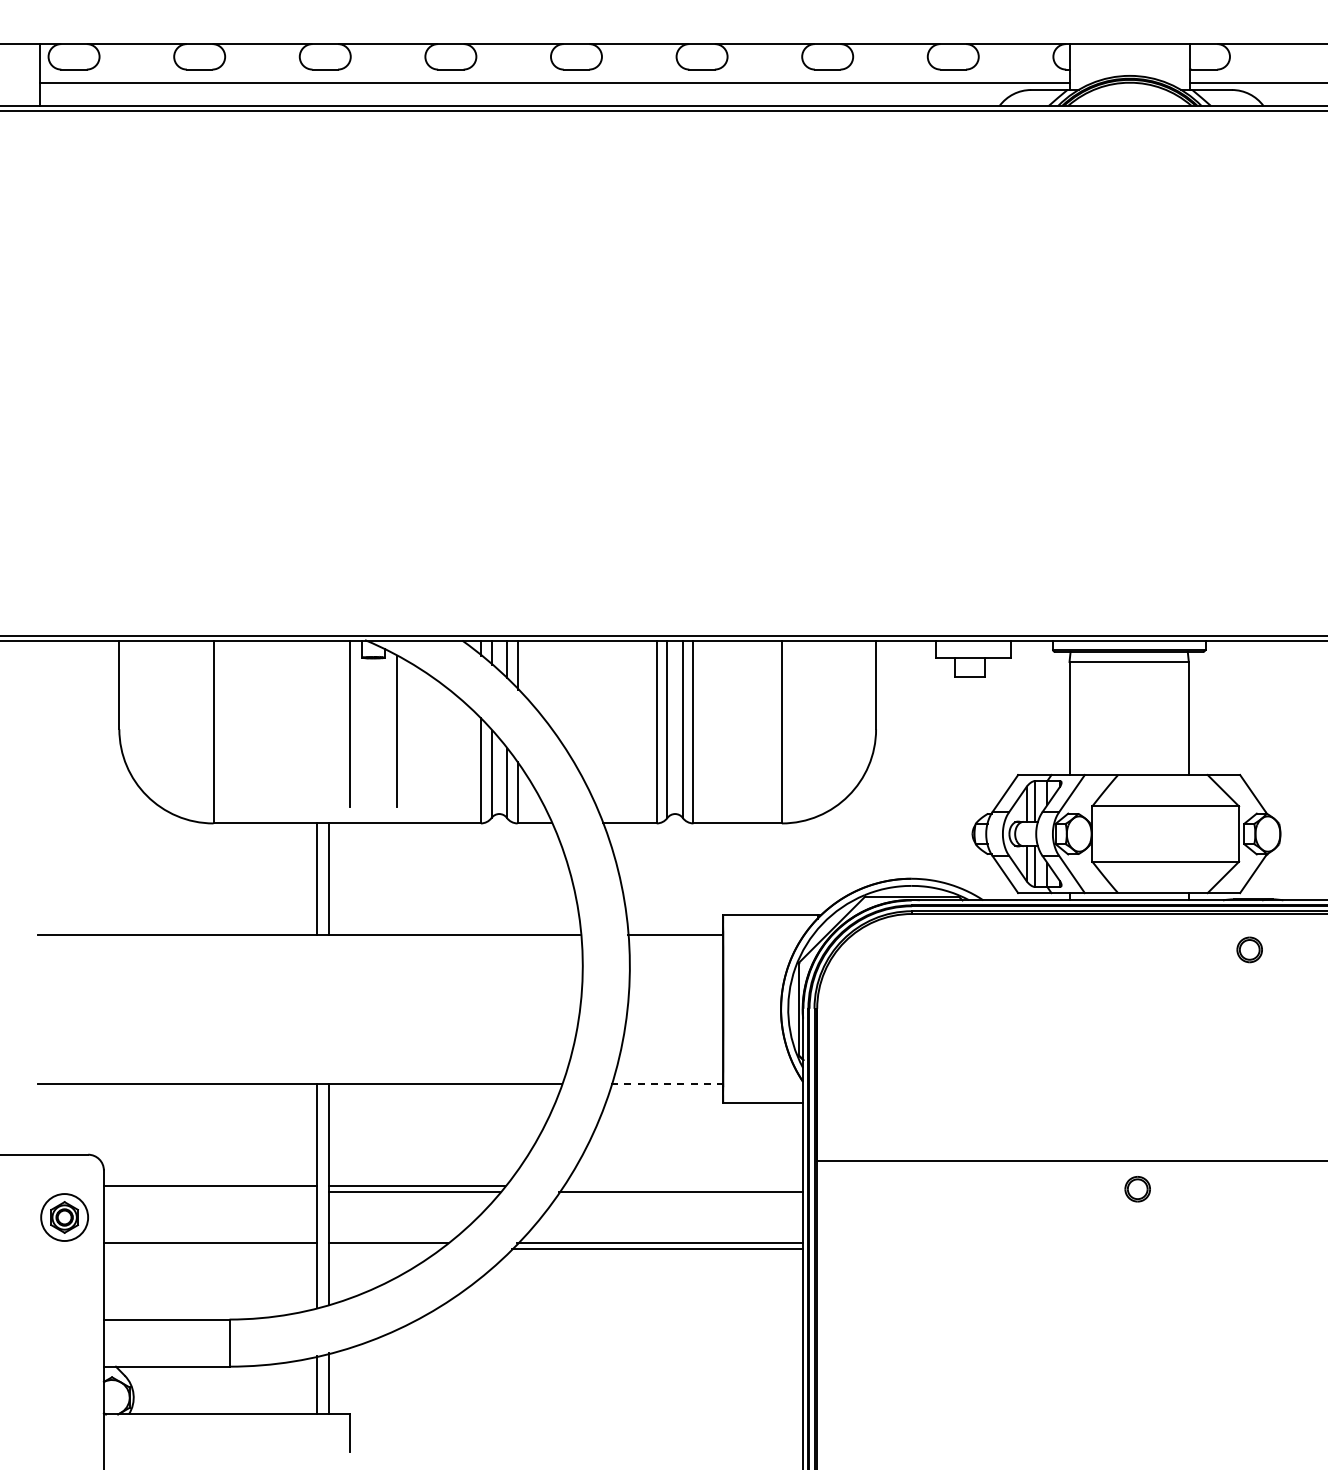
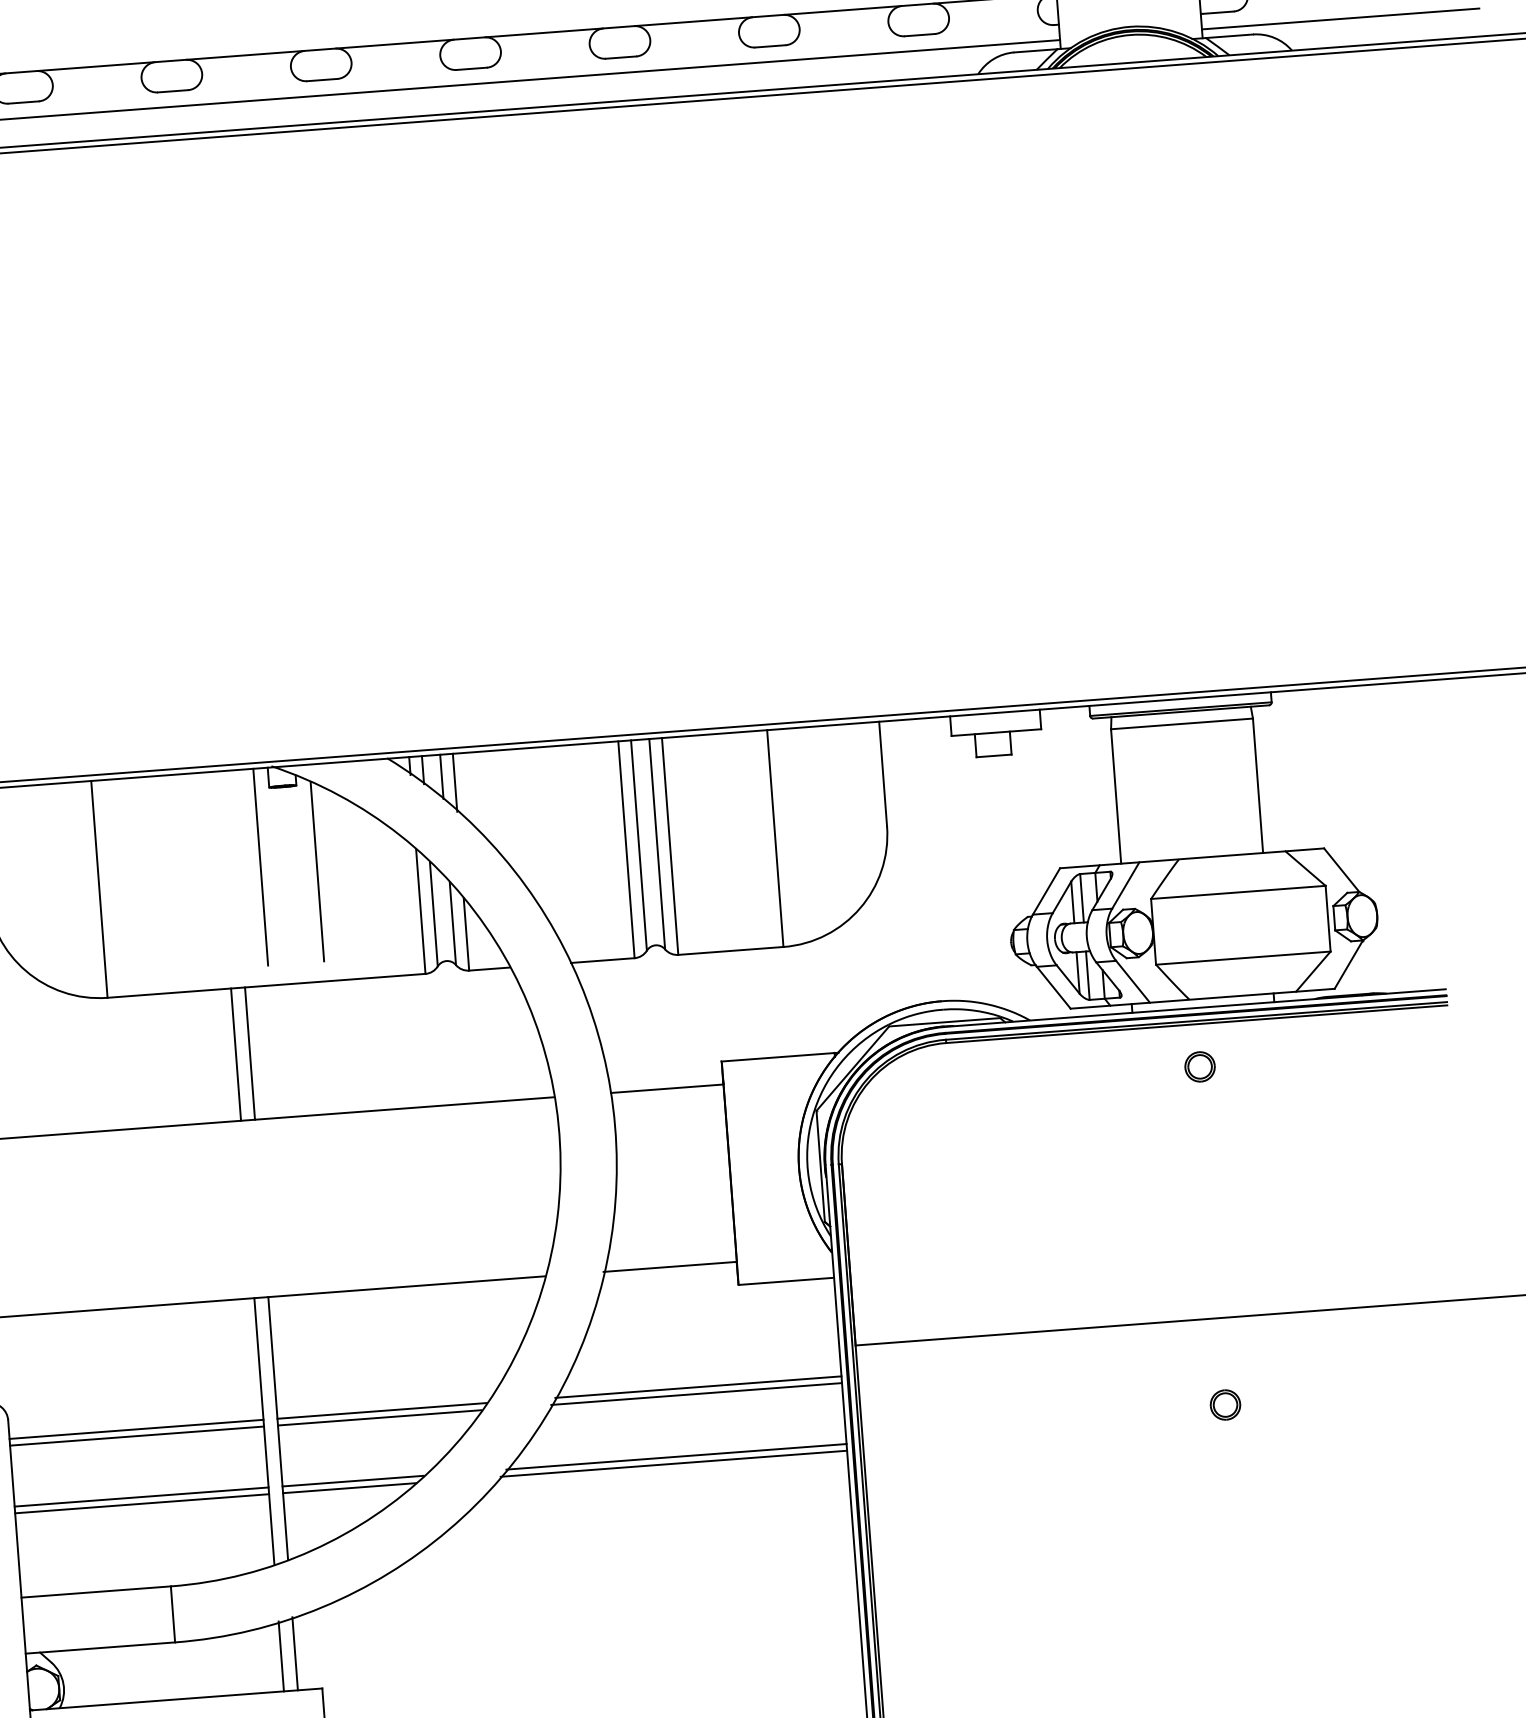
part: (1249, 949) -> (1199, 1066), moved
line: (667, 1083) -> (670, 1266), dashed -> solid
line: (682, 1186) -> (697, 1387), added
part: (1137, 1189) -> (1225, 1405), moved
line: (210, 1191) -> (136, 1435), added
line: (210, 1248) -> (141, 1503), added
line: (385, 1248) -> (350, 1487), added

